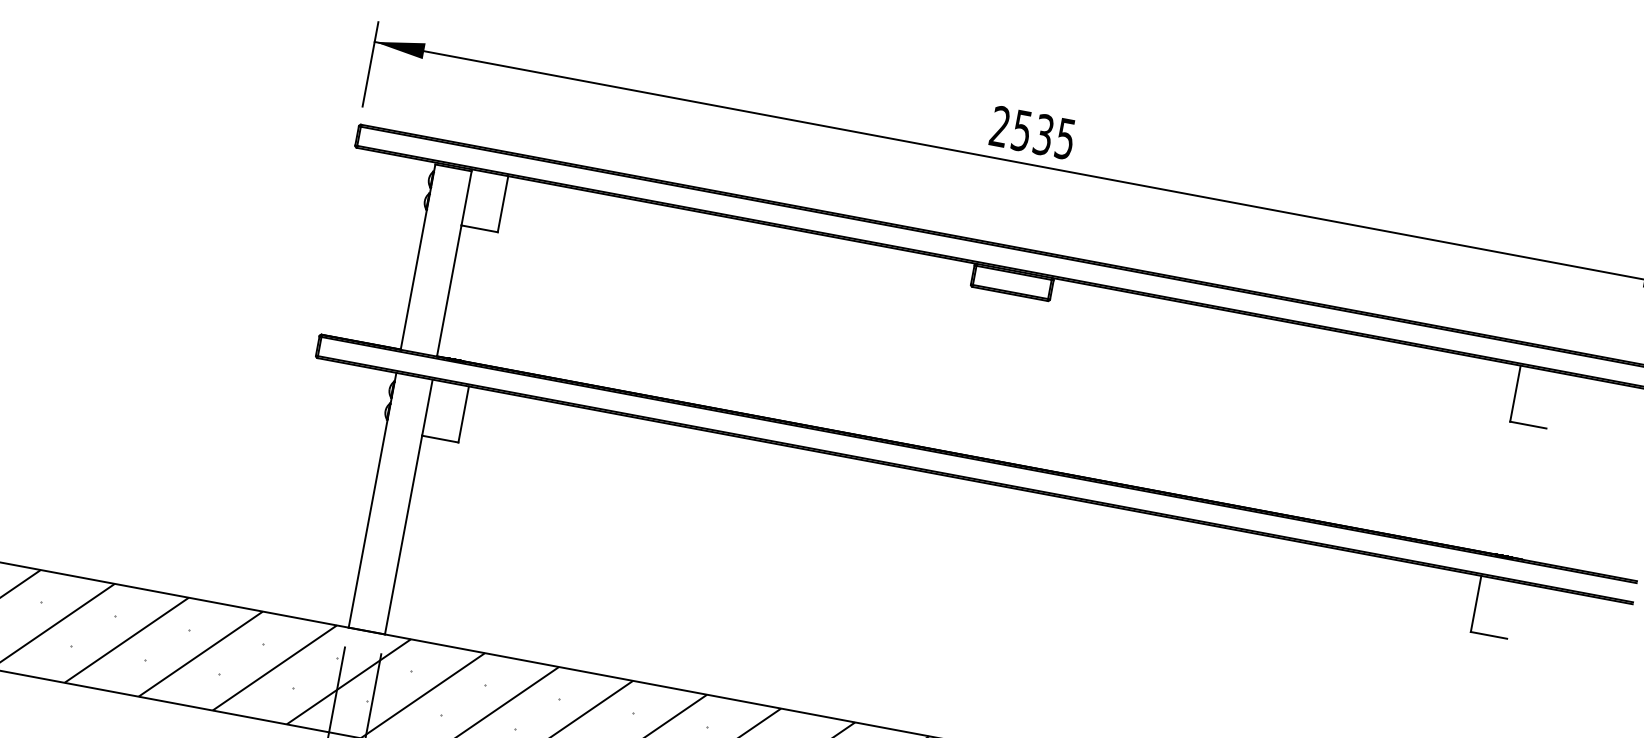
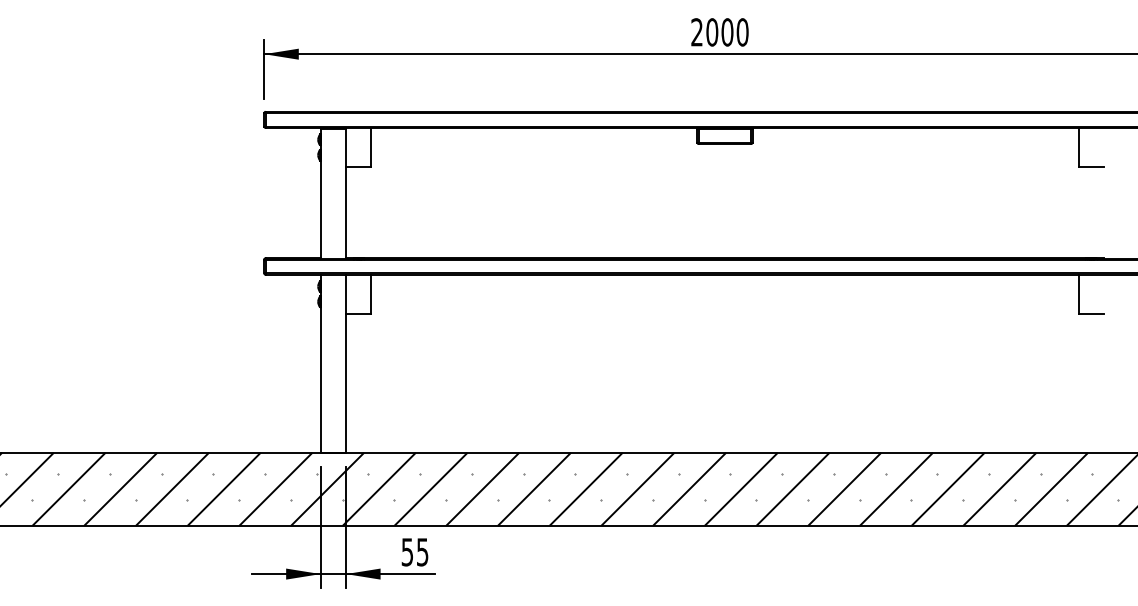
text: (1043, 134) -> (727, 32), 2535 -> 2000

